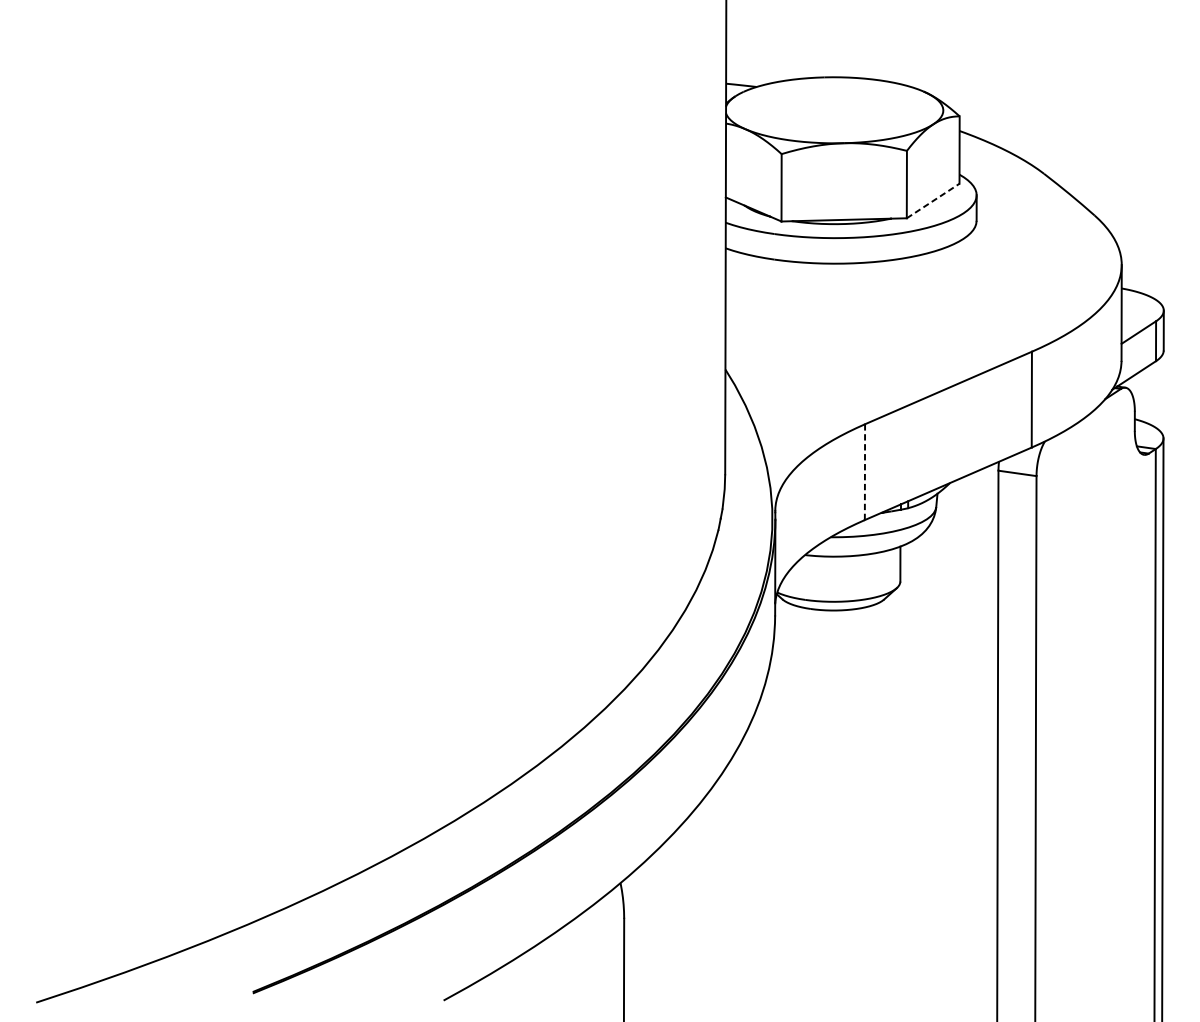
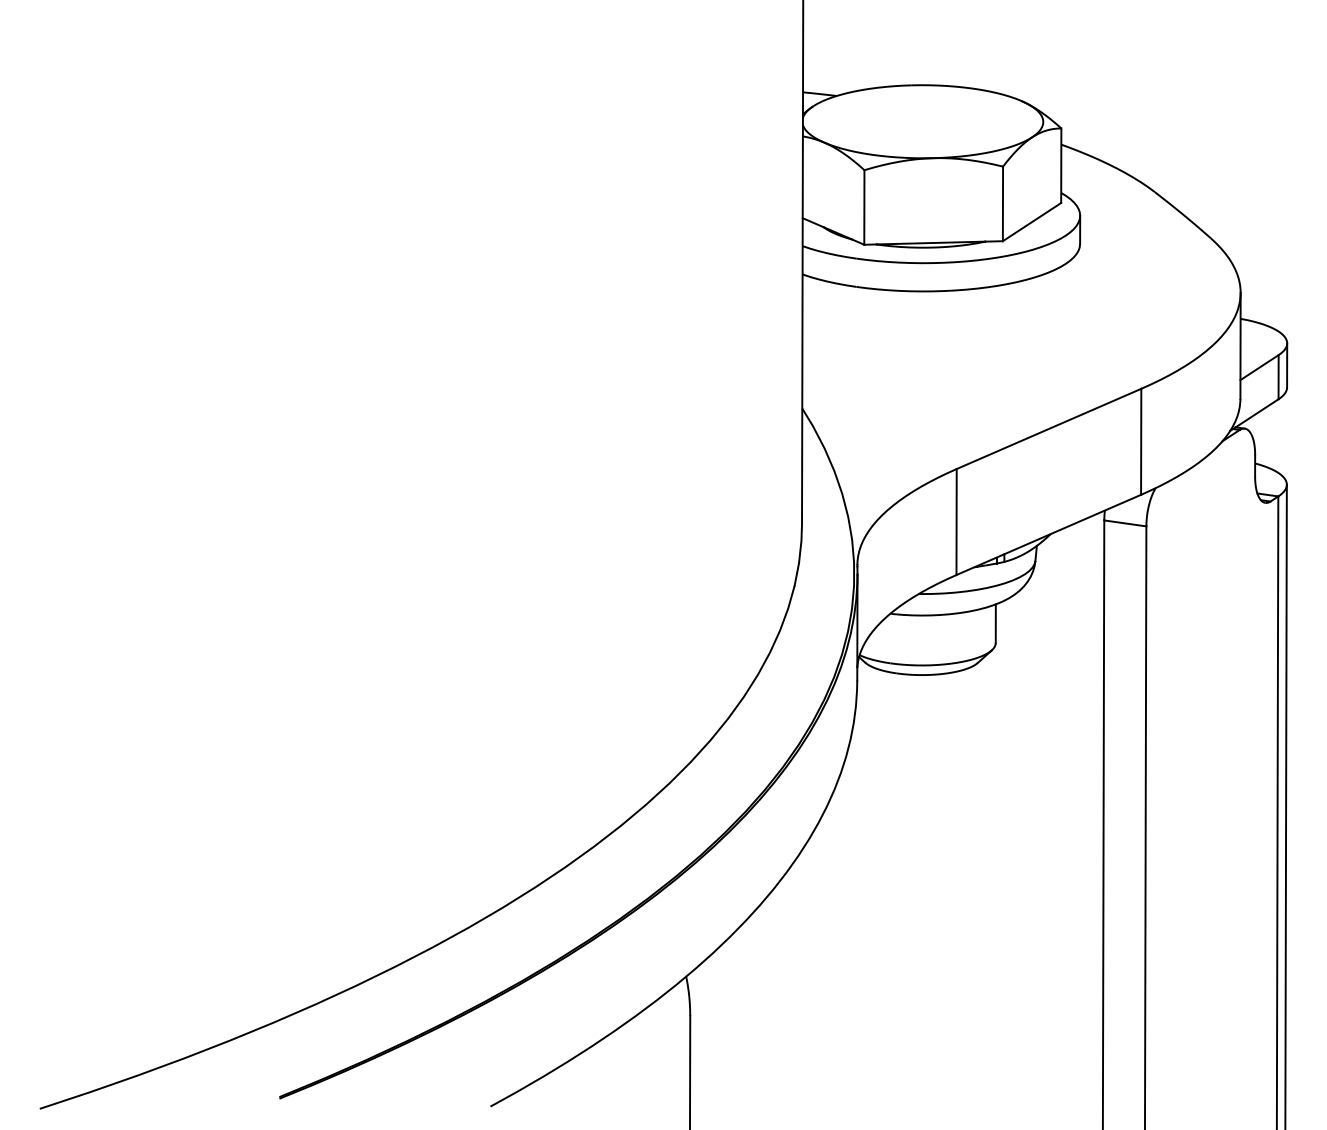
line: (933, 201) -> (1032, 222), dashed -> solid
line: (864, 472) -> (956, 522), dashed -> solid

